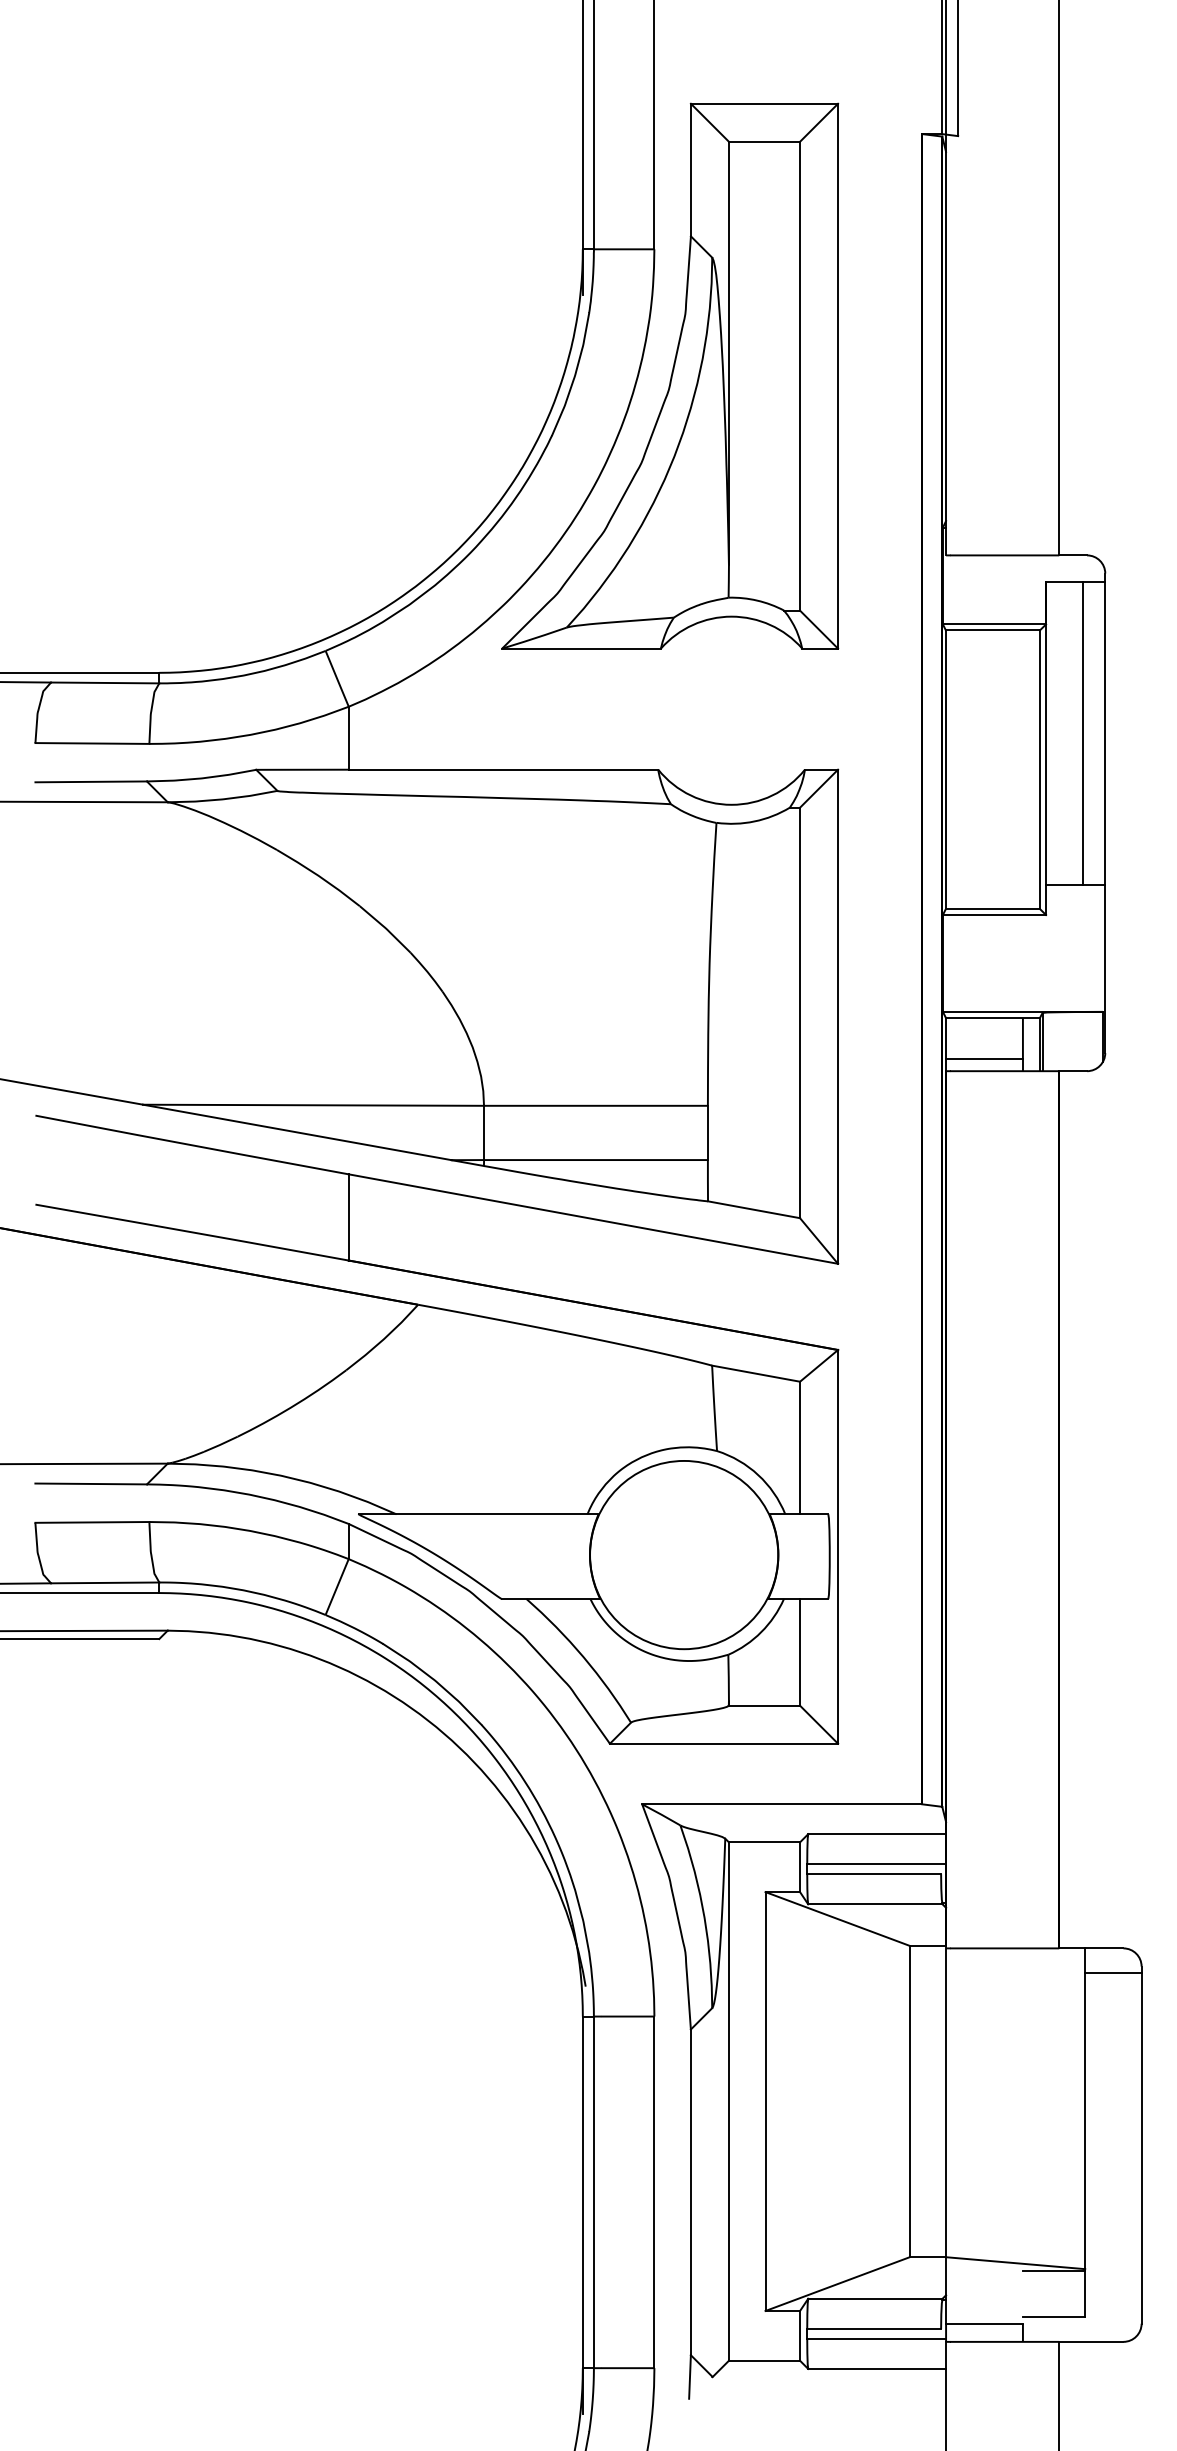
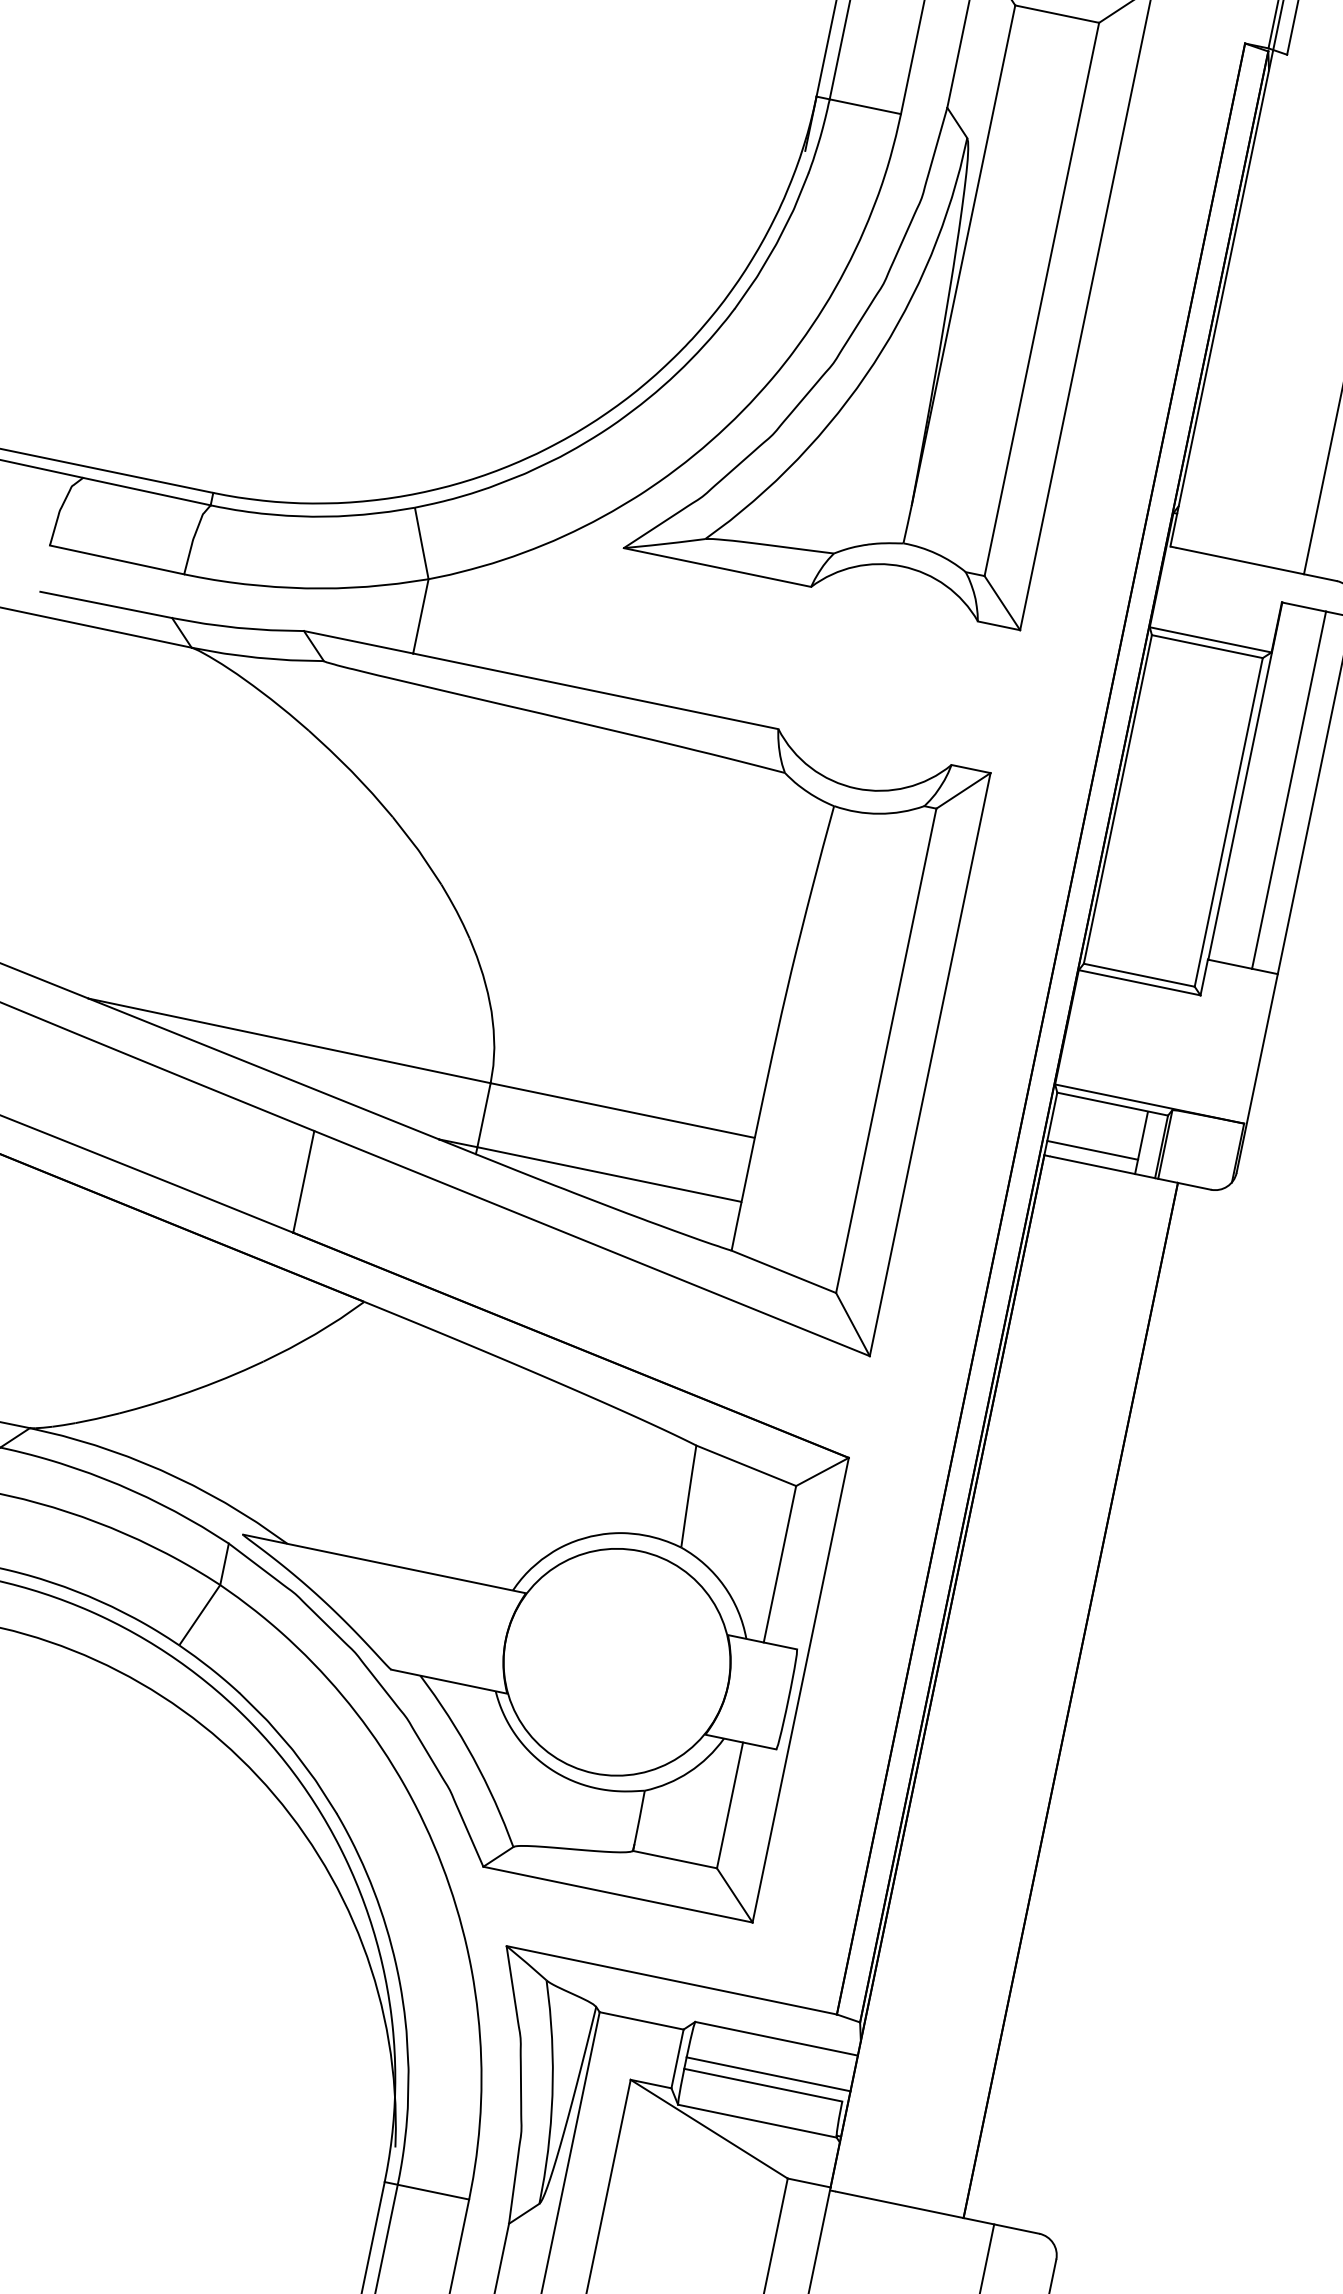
line: (1113, 1972) -> (1021, 2259), removed

